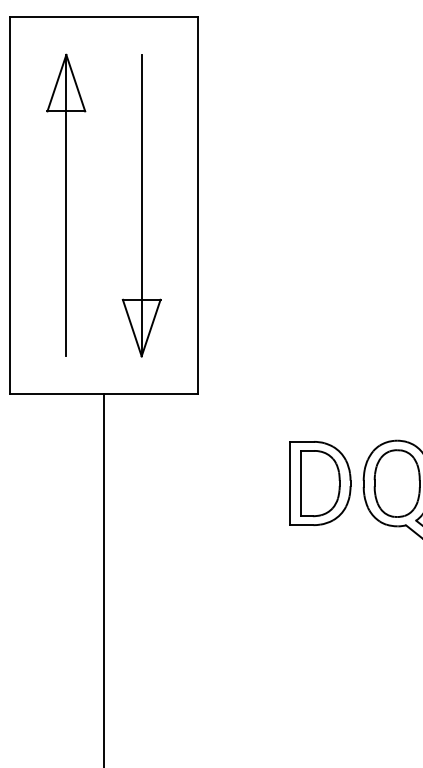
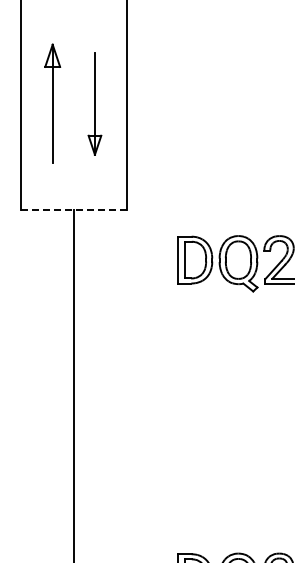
part: (66, 204) -> (52, 103), size x0.7
part: (140, 204) -> (94, 103), size x0.6
line: (103, 393) -> (73, 209), solid -> dashed

